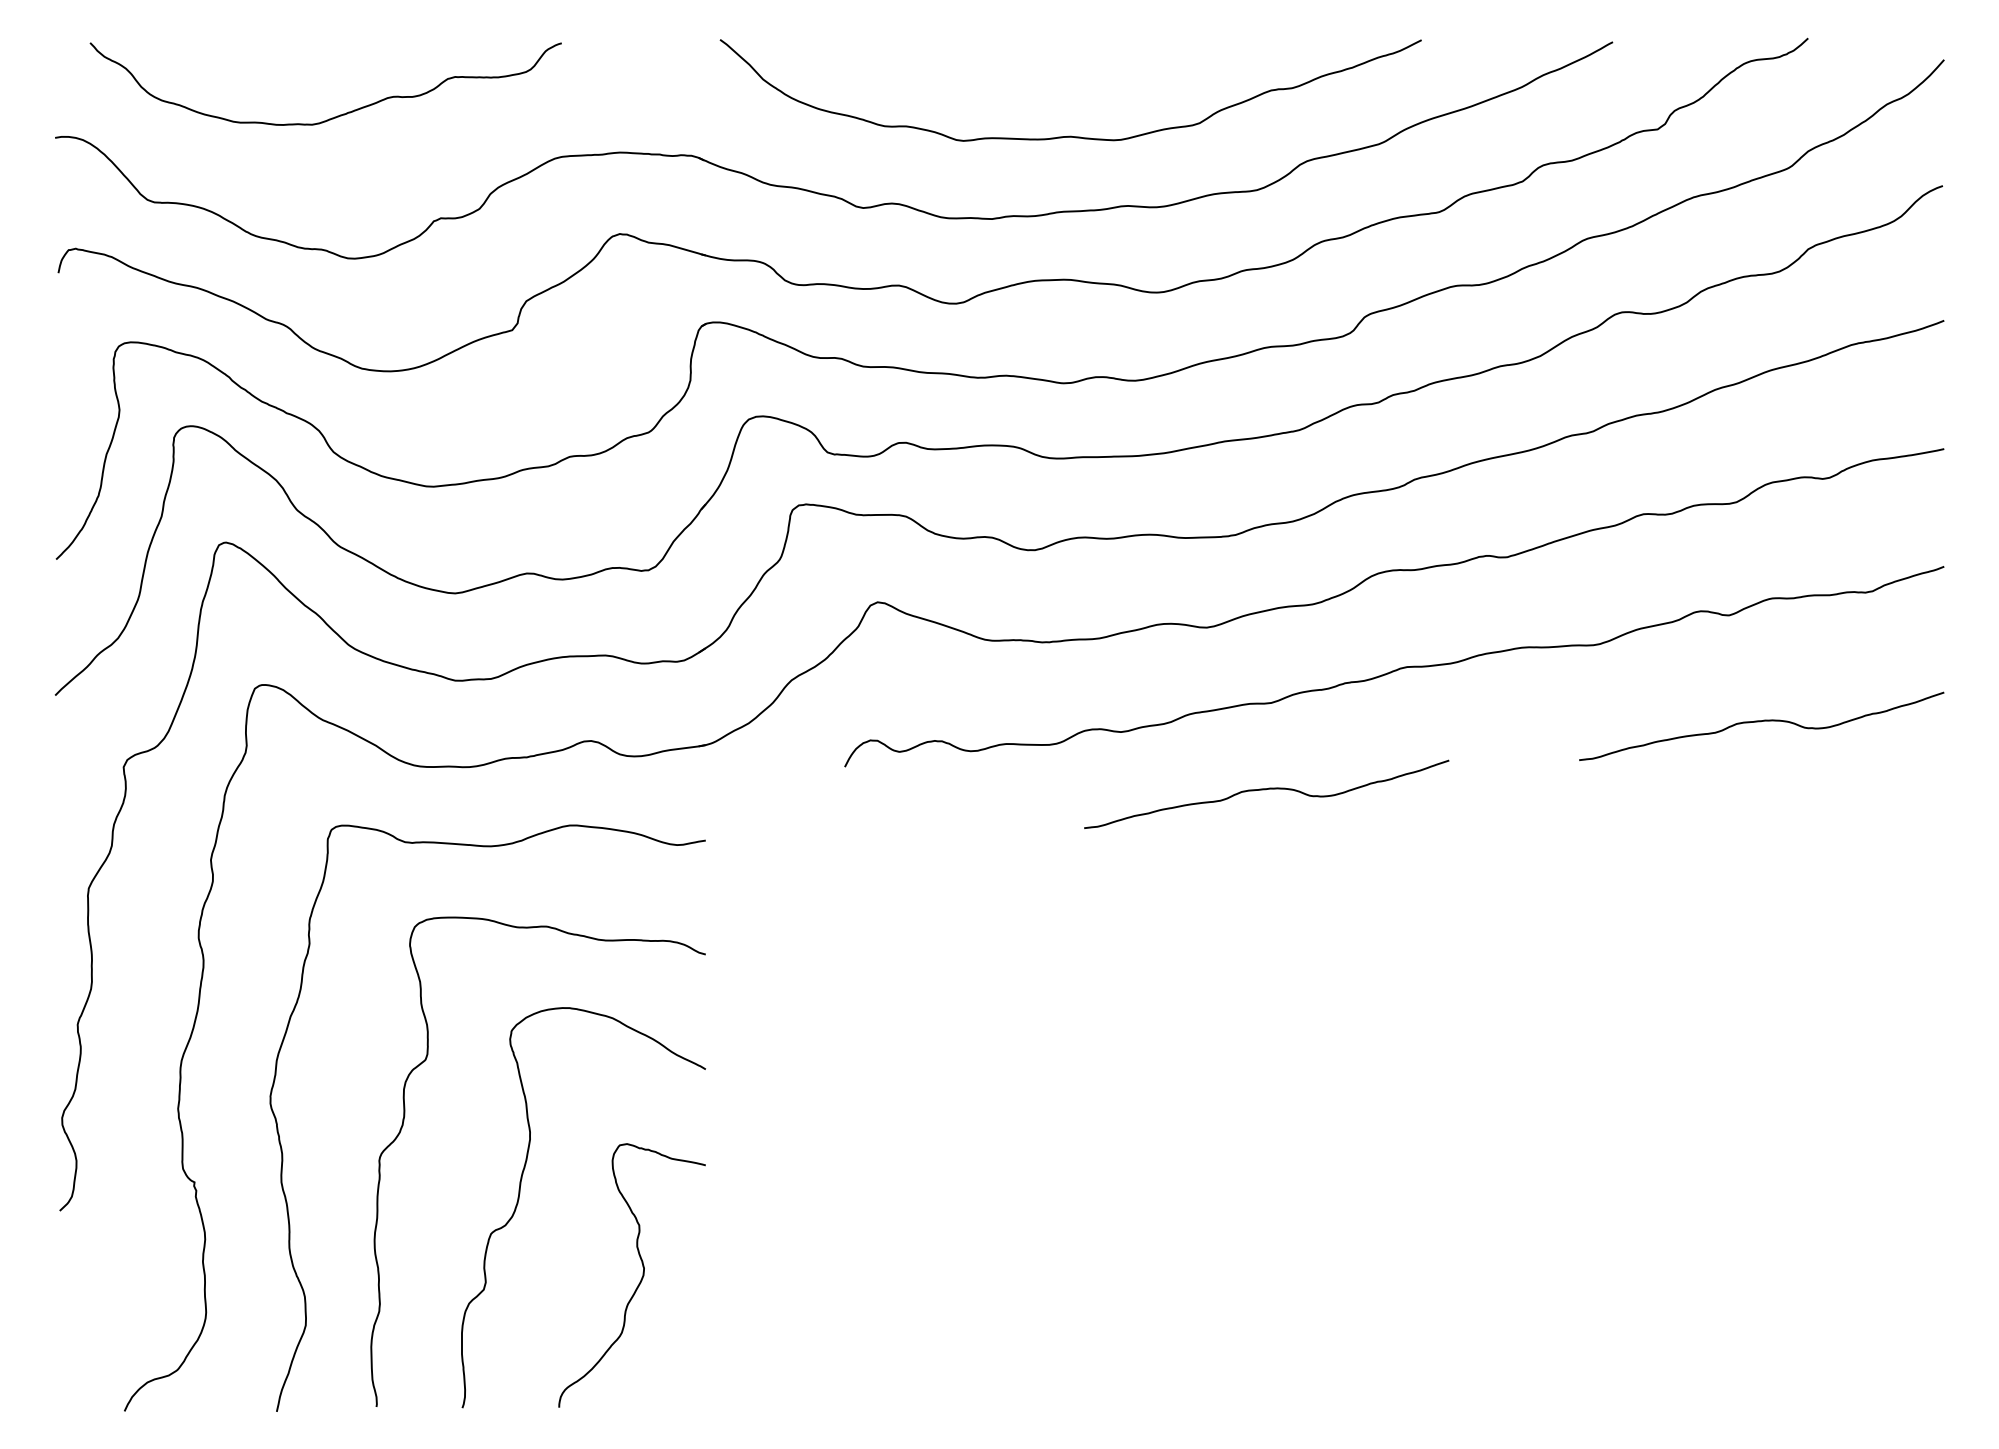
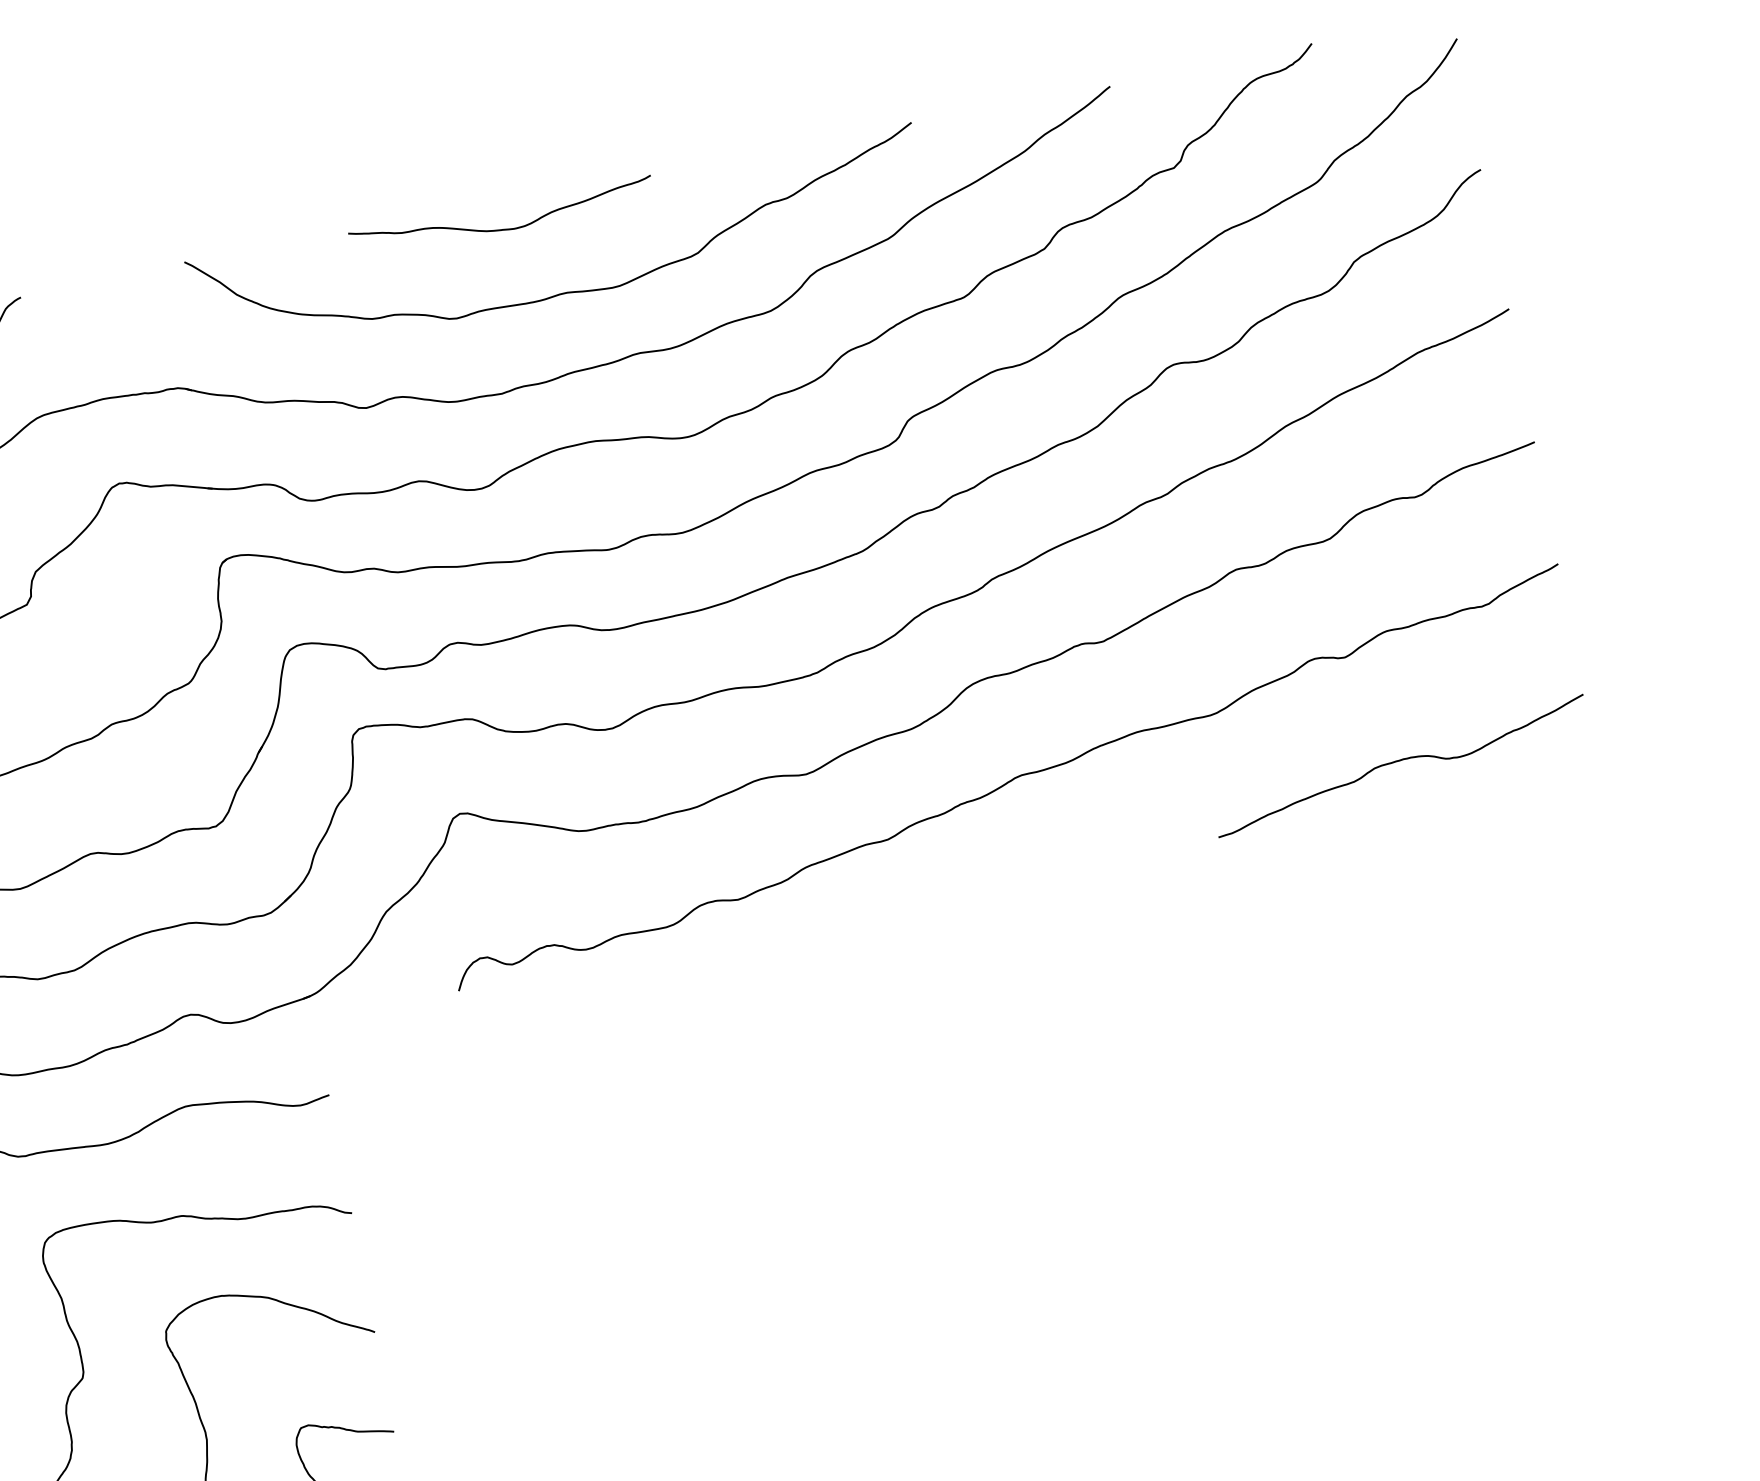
curve: (1022, 65) -> (502, 228), added
curve: (1265, 790) -> (899, 931), removed

